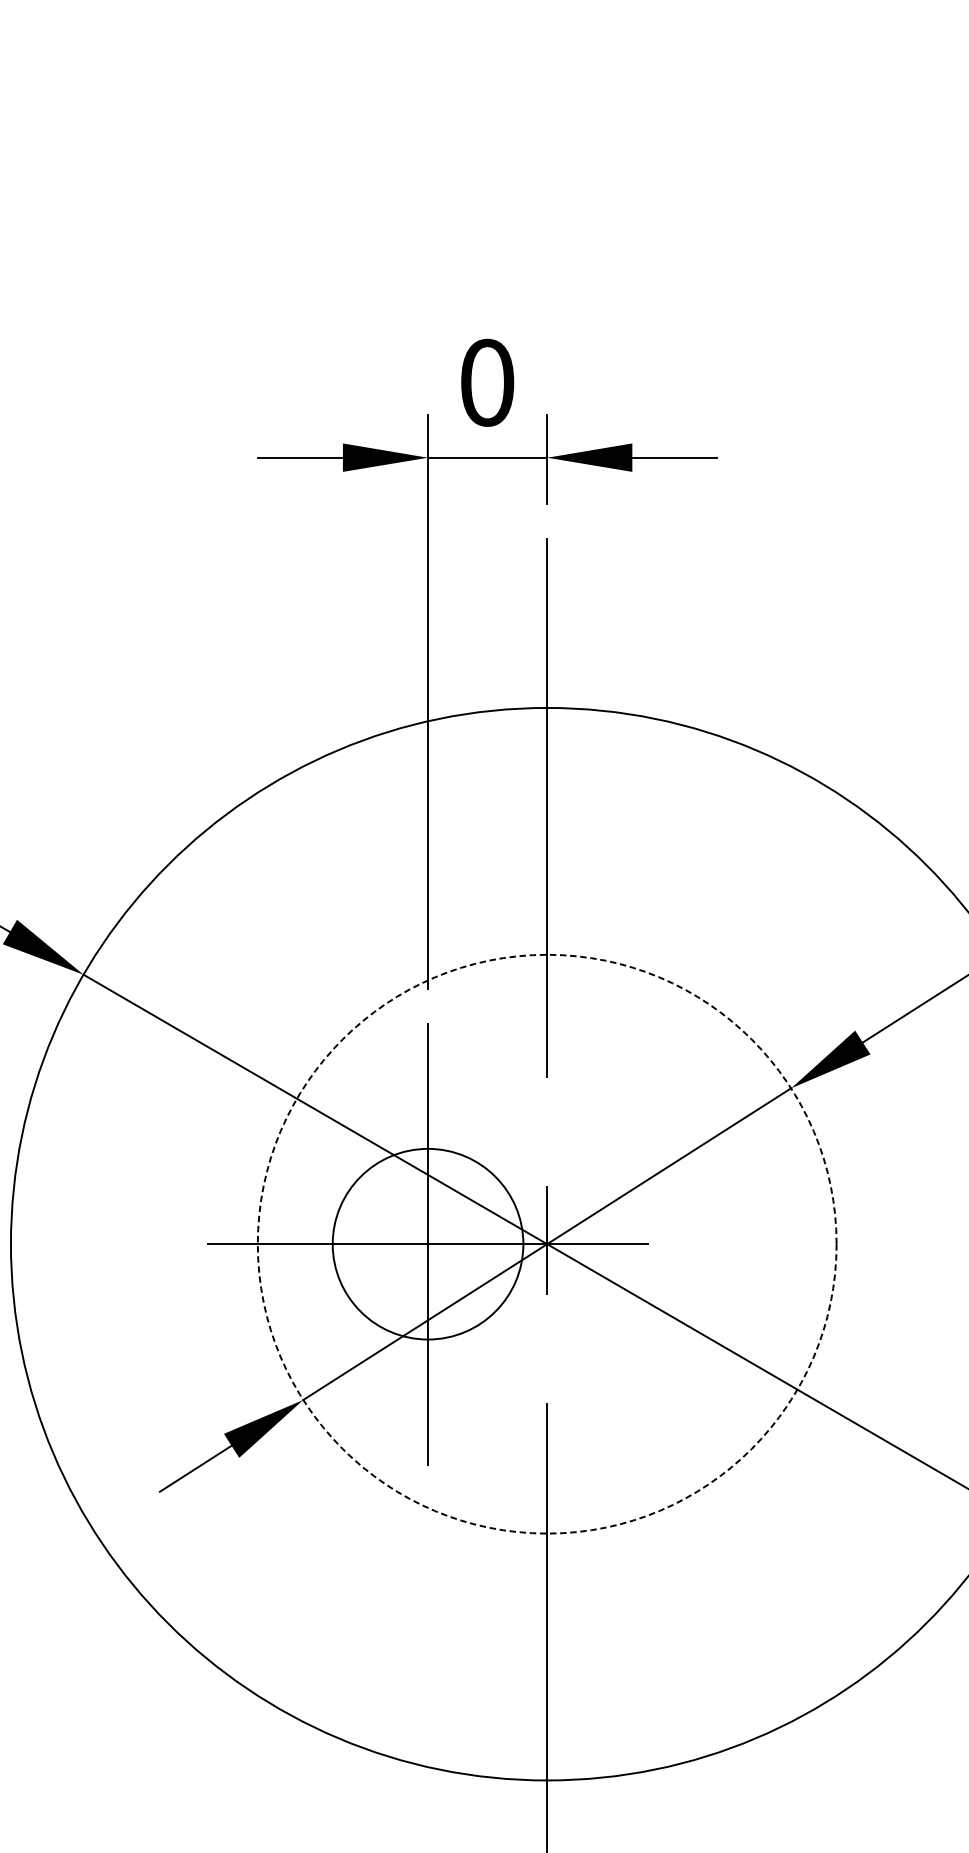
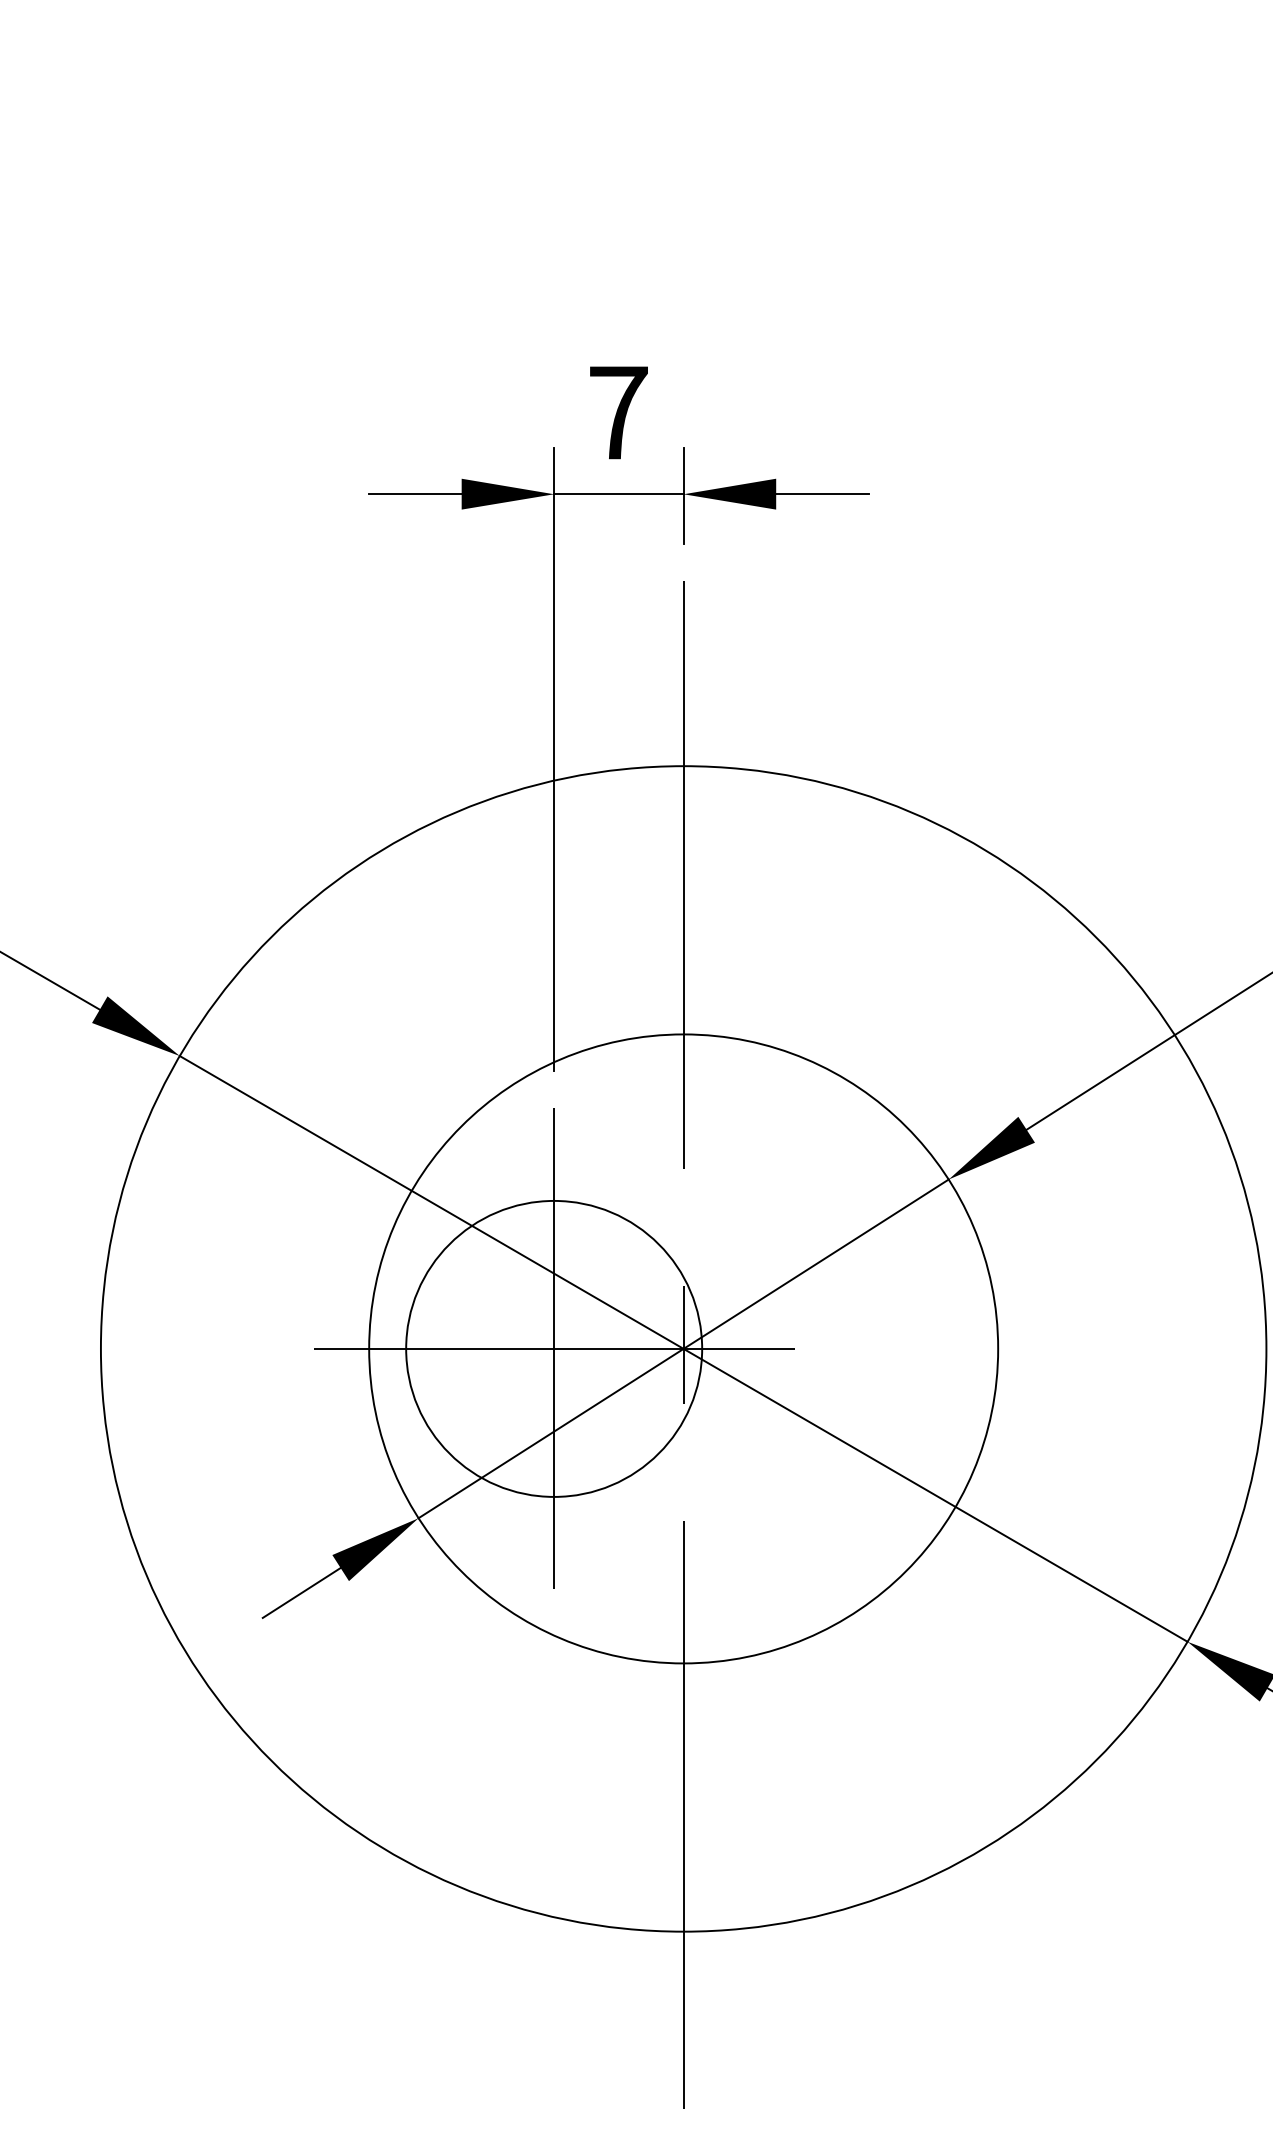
text: (487, 382) -> (618, 412), 0 -> 7
circle: (428, 1243) -> (554, 1348), size x1.43
circle: (547, 1243) -> (683, 1348), dashed -> solid

